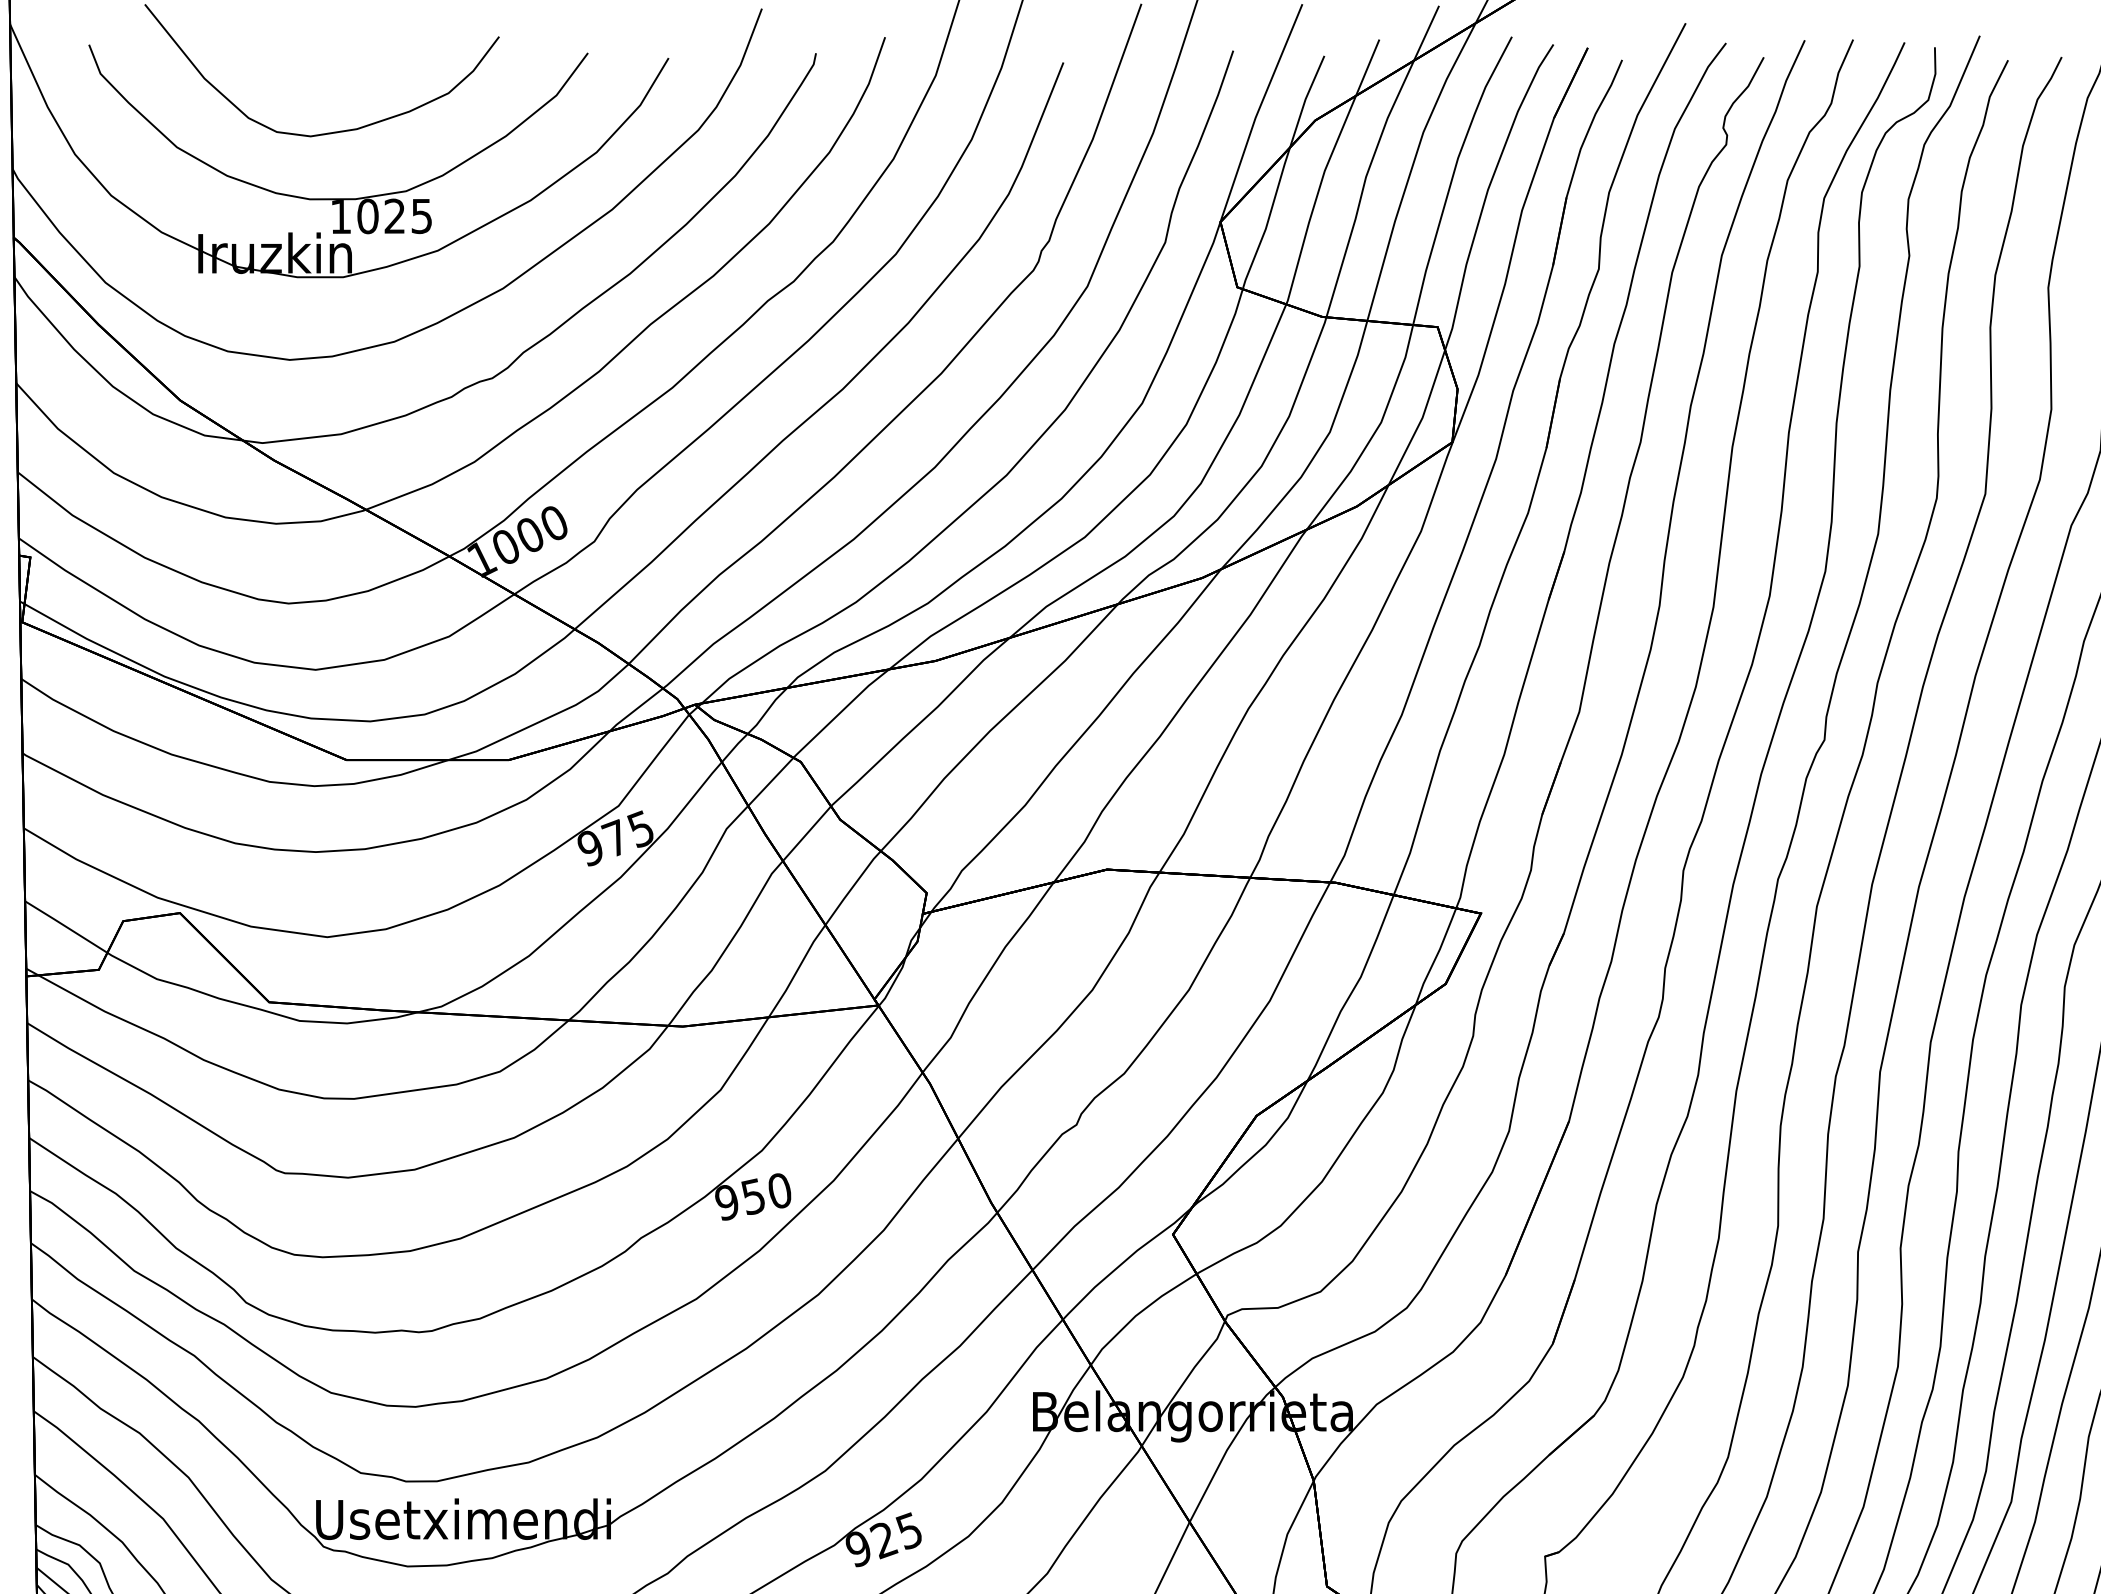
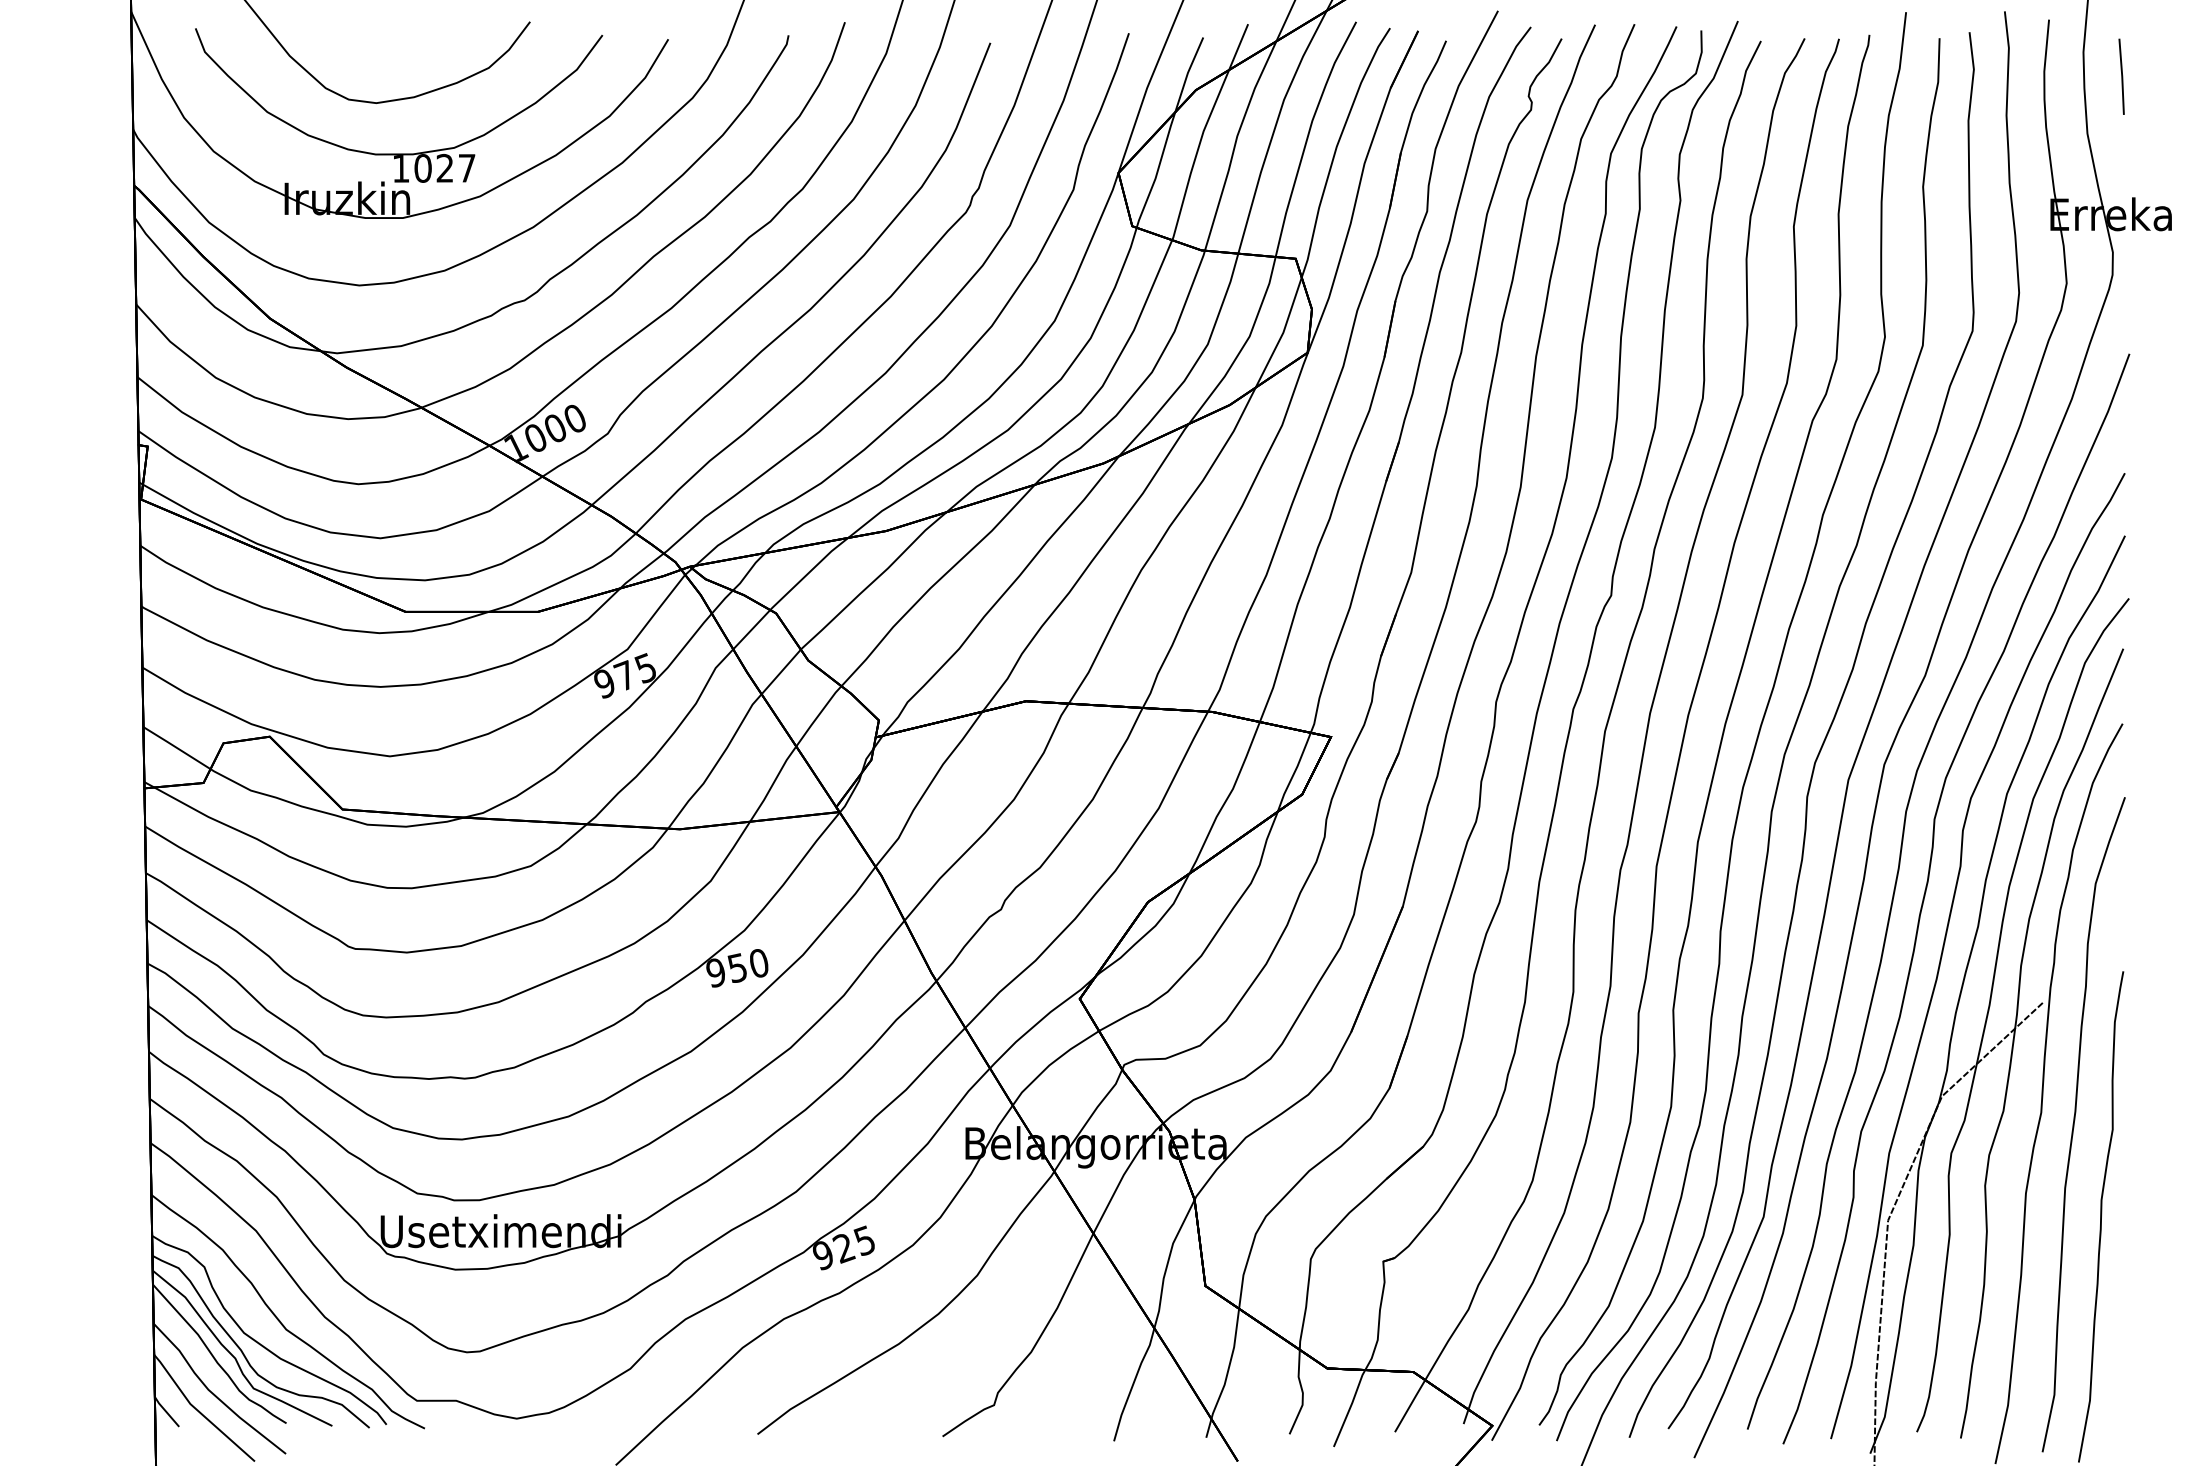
text: (422, 216) -> (467, 168), 1025 -> 1027

